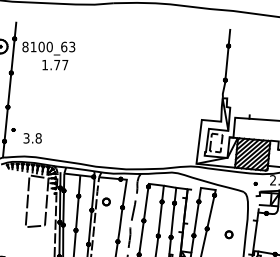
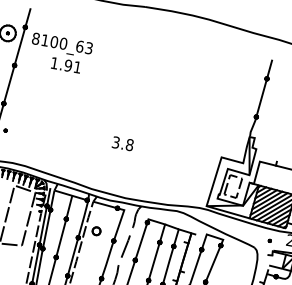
text: (61, 64) -> (73, 65), 1.77 -> 1.91
text: (32, 138) -> (122, 143), moved

